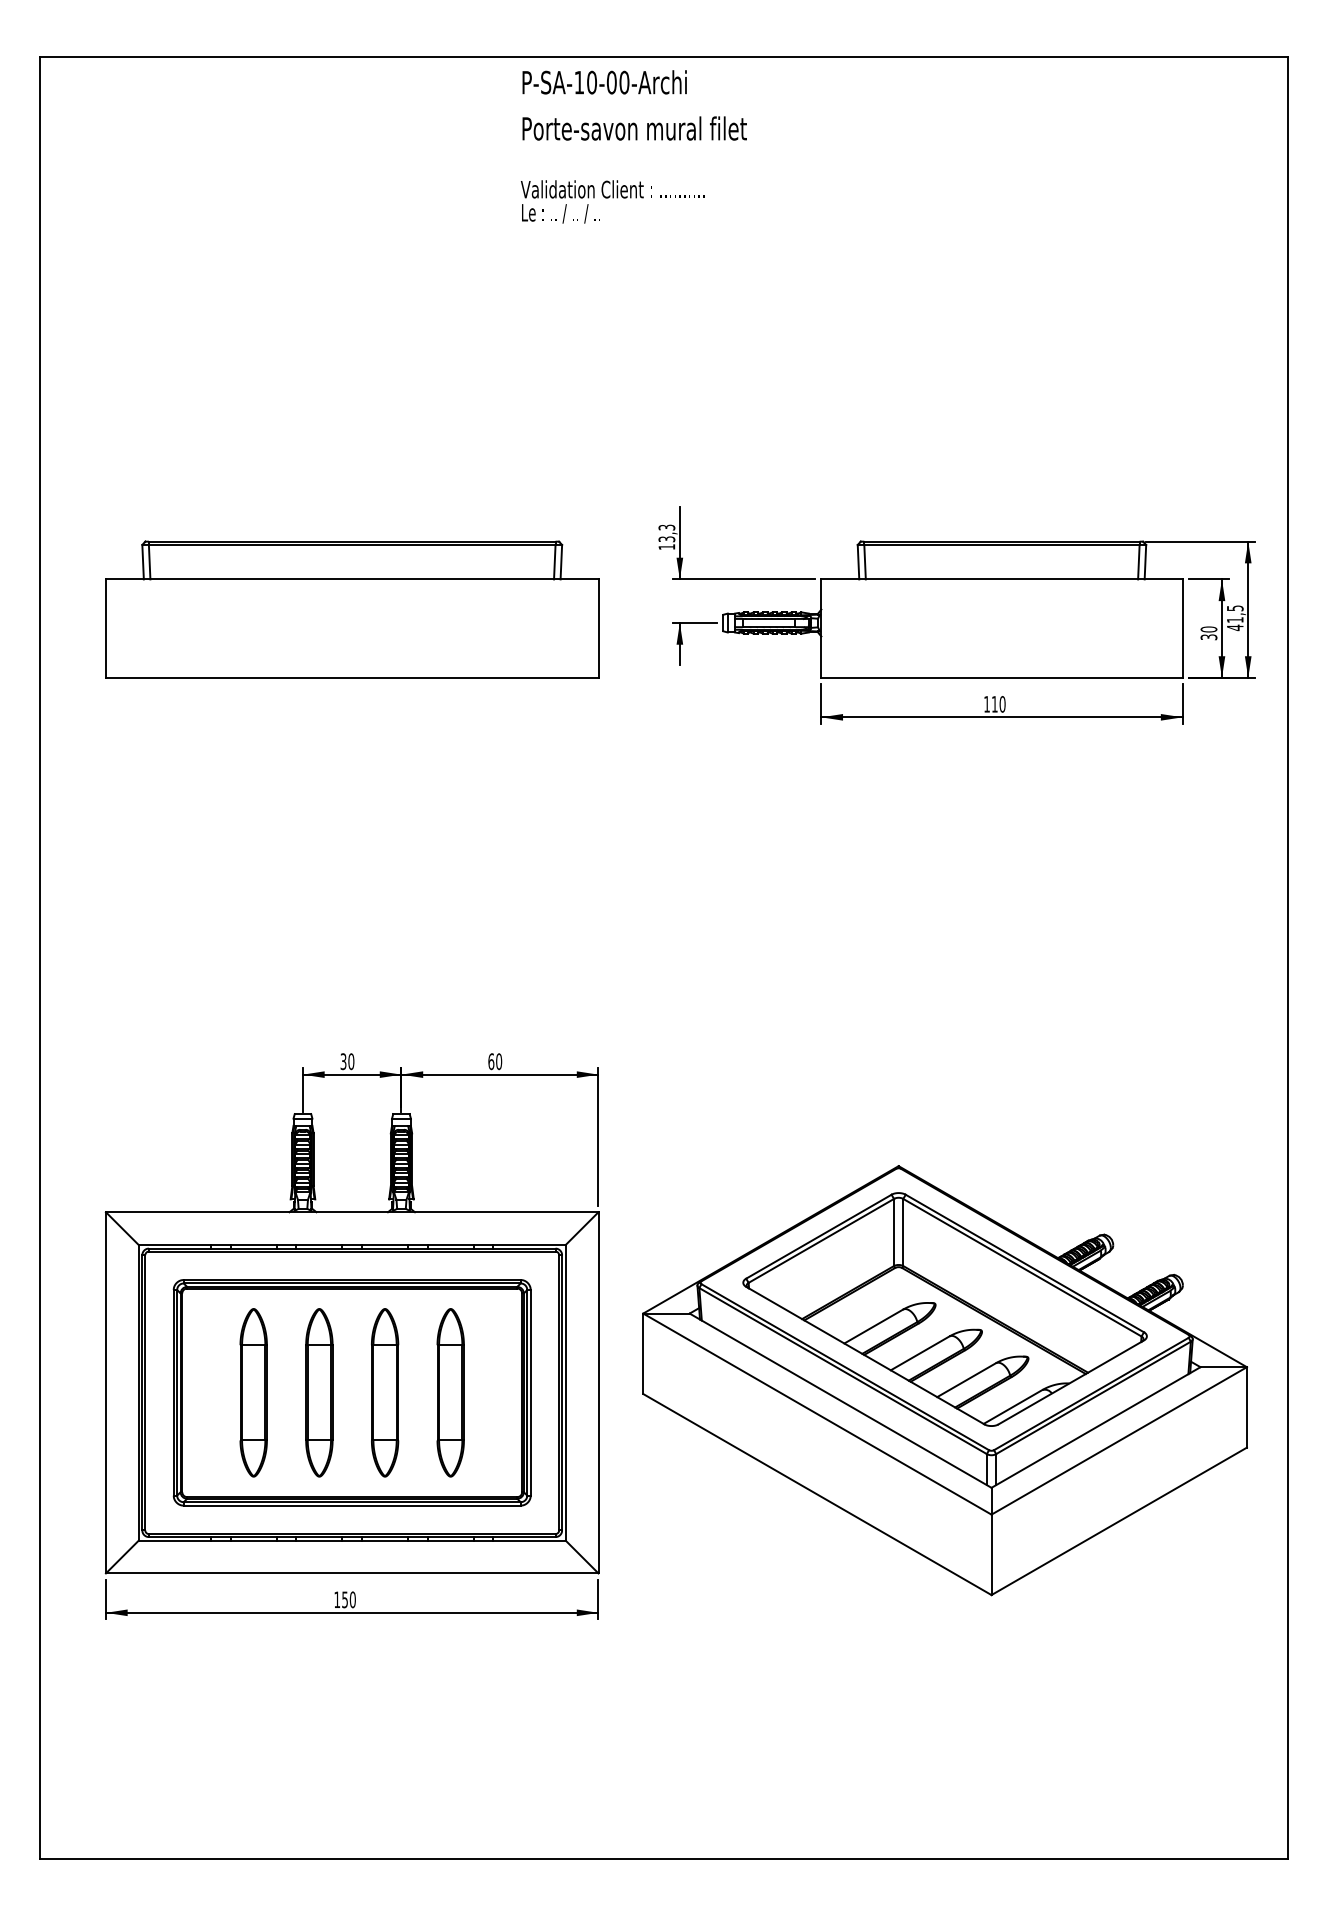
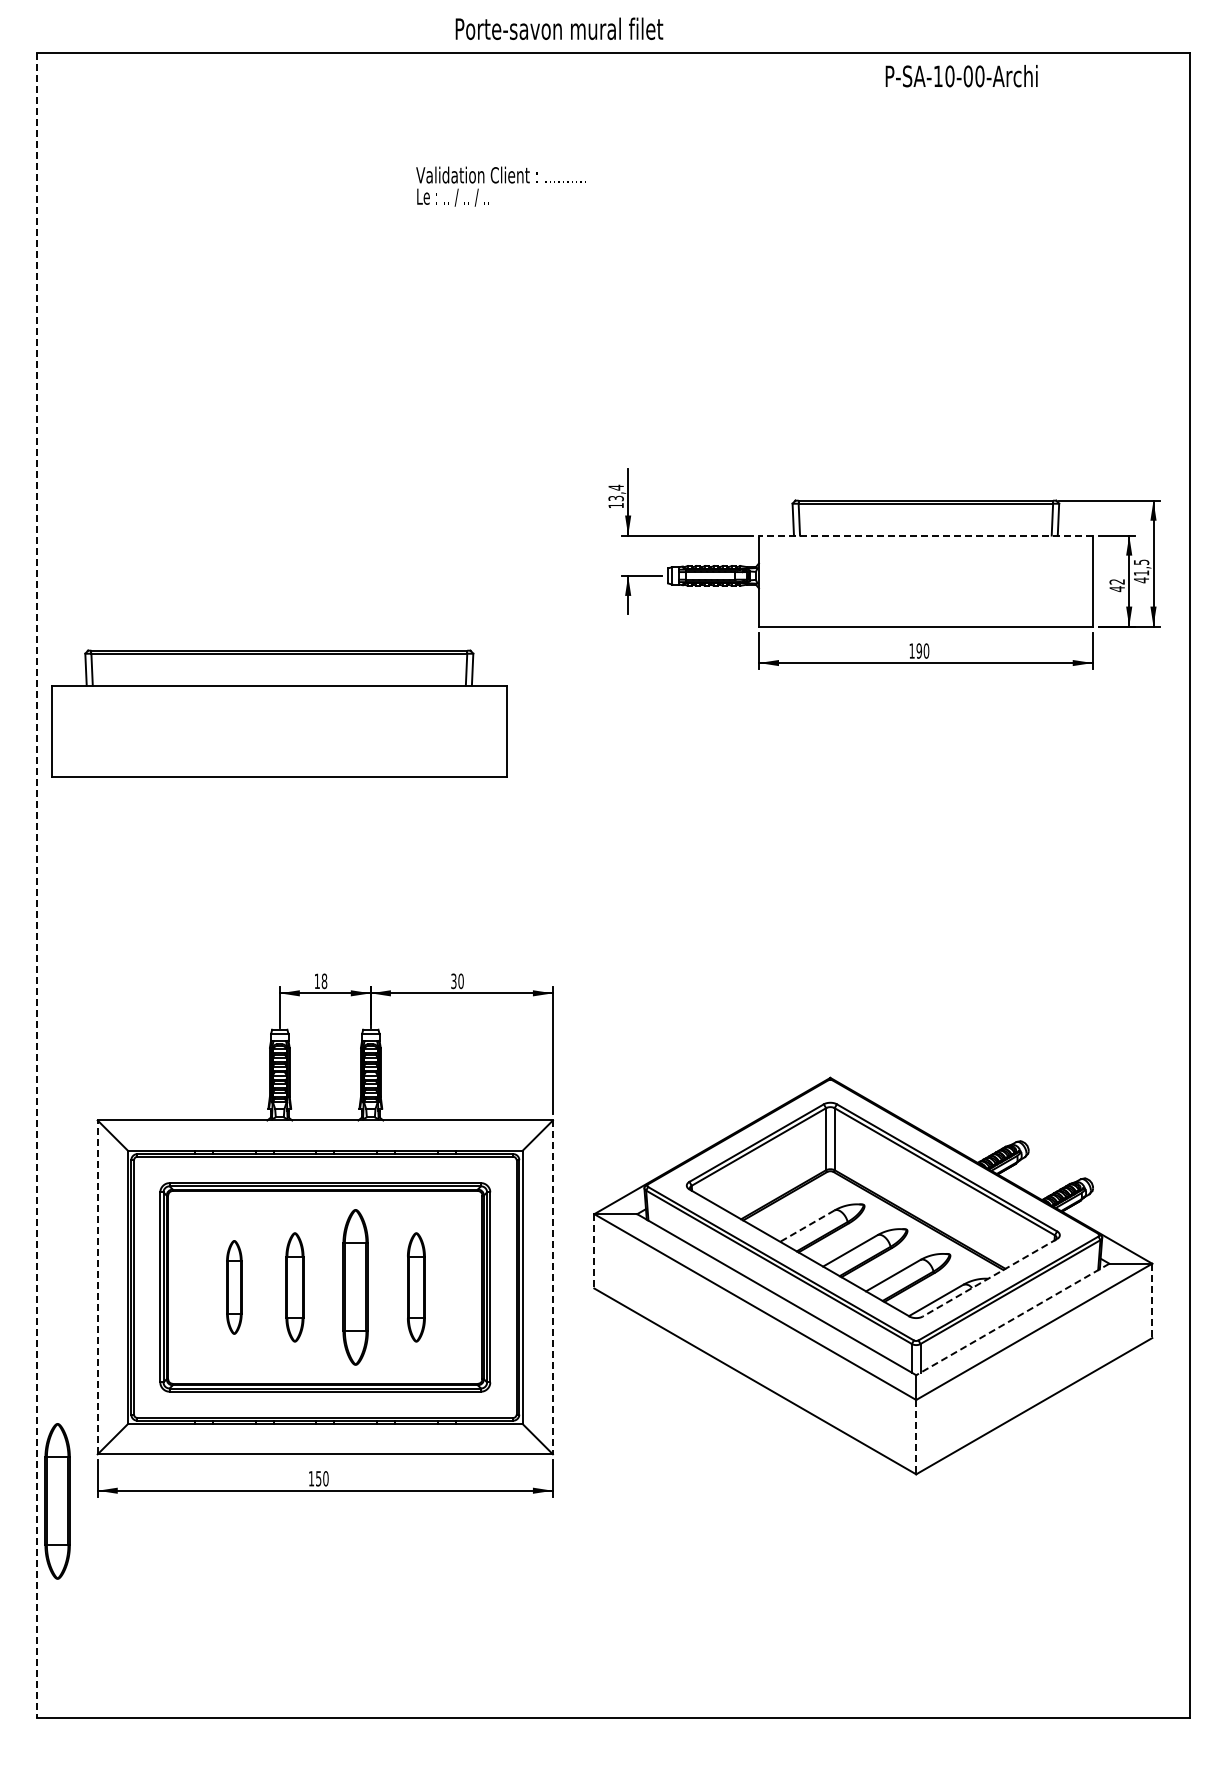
text: (604, 82) -> (961, 76), moved
text: (634, 128) -> (559, 28), moved
text: (612, 201) -> (500, 186), moved
text: (666, 527) -> (615, 487), 13,3 -> 13,4
line: (1001, 579) -> (925, 535), solid -> dashed
part: (352, 609) -> (279, 713), moved
text: (1209, 633) -> (1117, 585), 30 -> 42
text: (995, 703) -> (919, 650), 110 -> 190
line: (39, 958) -> (36, 885), solid -> dashed
text: (347, 1061) -> (320, 981), 30 -> 18
text: (490, 1061) -> (453, 981), 60 -> 30
line: (872, 1326) -> (806, 1226), solid -> dashed
line: (643, 1353) -> (594, 1251), solid -> dashed
line: (1070, 1382) -> (989, 1277), solid -> dashed
line: (105, 1392) -> (97, 1287), solid -> dashed
part: (253, 1392) -> (234, 1287), size x0.6
part: (318, 1392) -> (294, 1287), size x0.7
part: (450, 1392) -> (416, 1287), size x0.7
line: (598, 1392) -> (552, 1287), solid -> dashed
line: (1247, 1408) -> (1152, 1301), solid -> dashed
line: (1095, 1427) -> (1012, 1319), solid -> dashed
line: (991, 1555) -> (916, 1437), solid -> dashed
part: (62, 1624) -> (57, 1501), added

